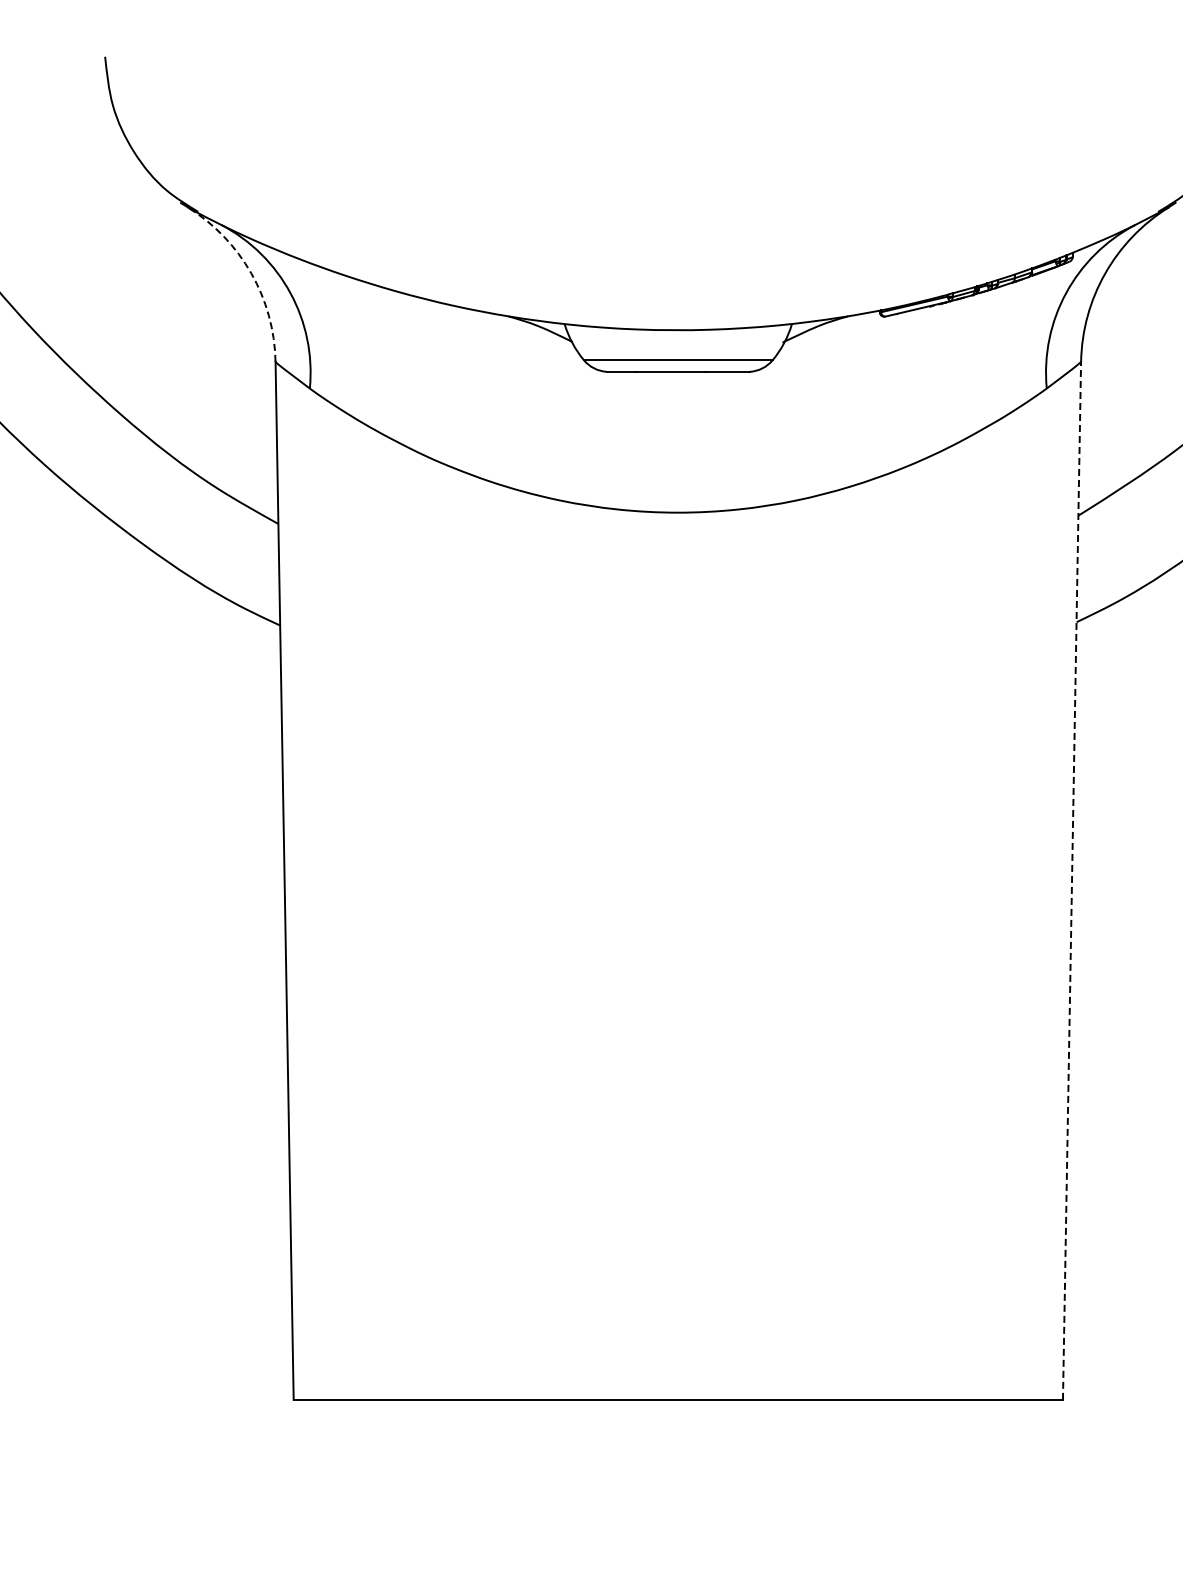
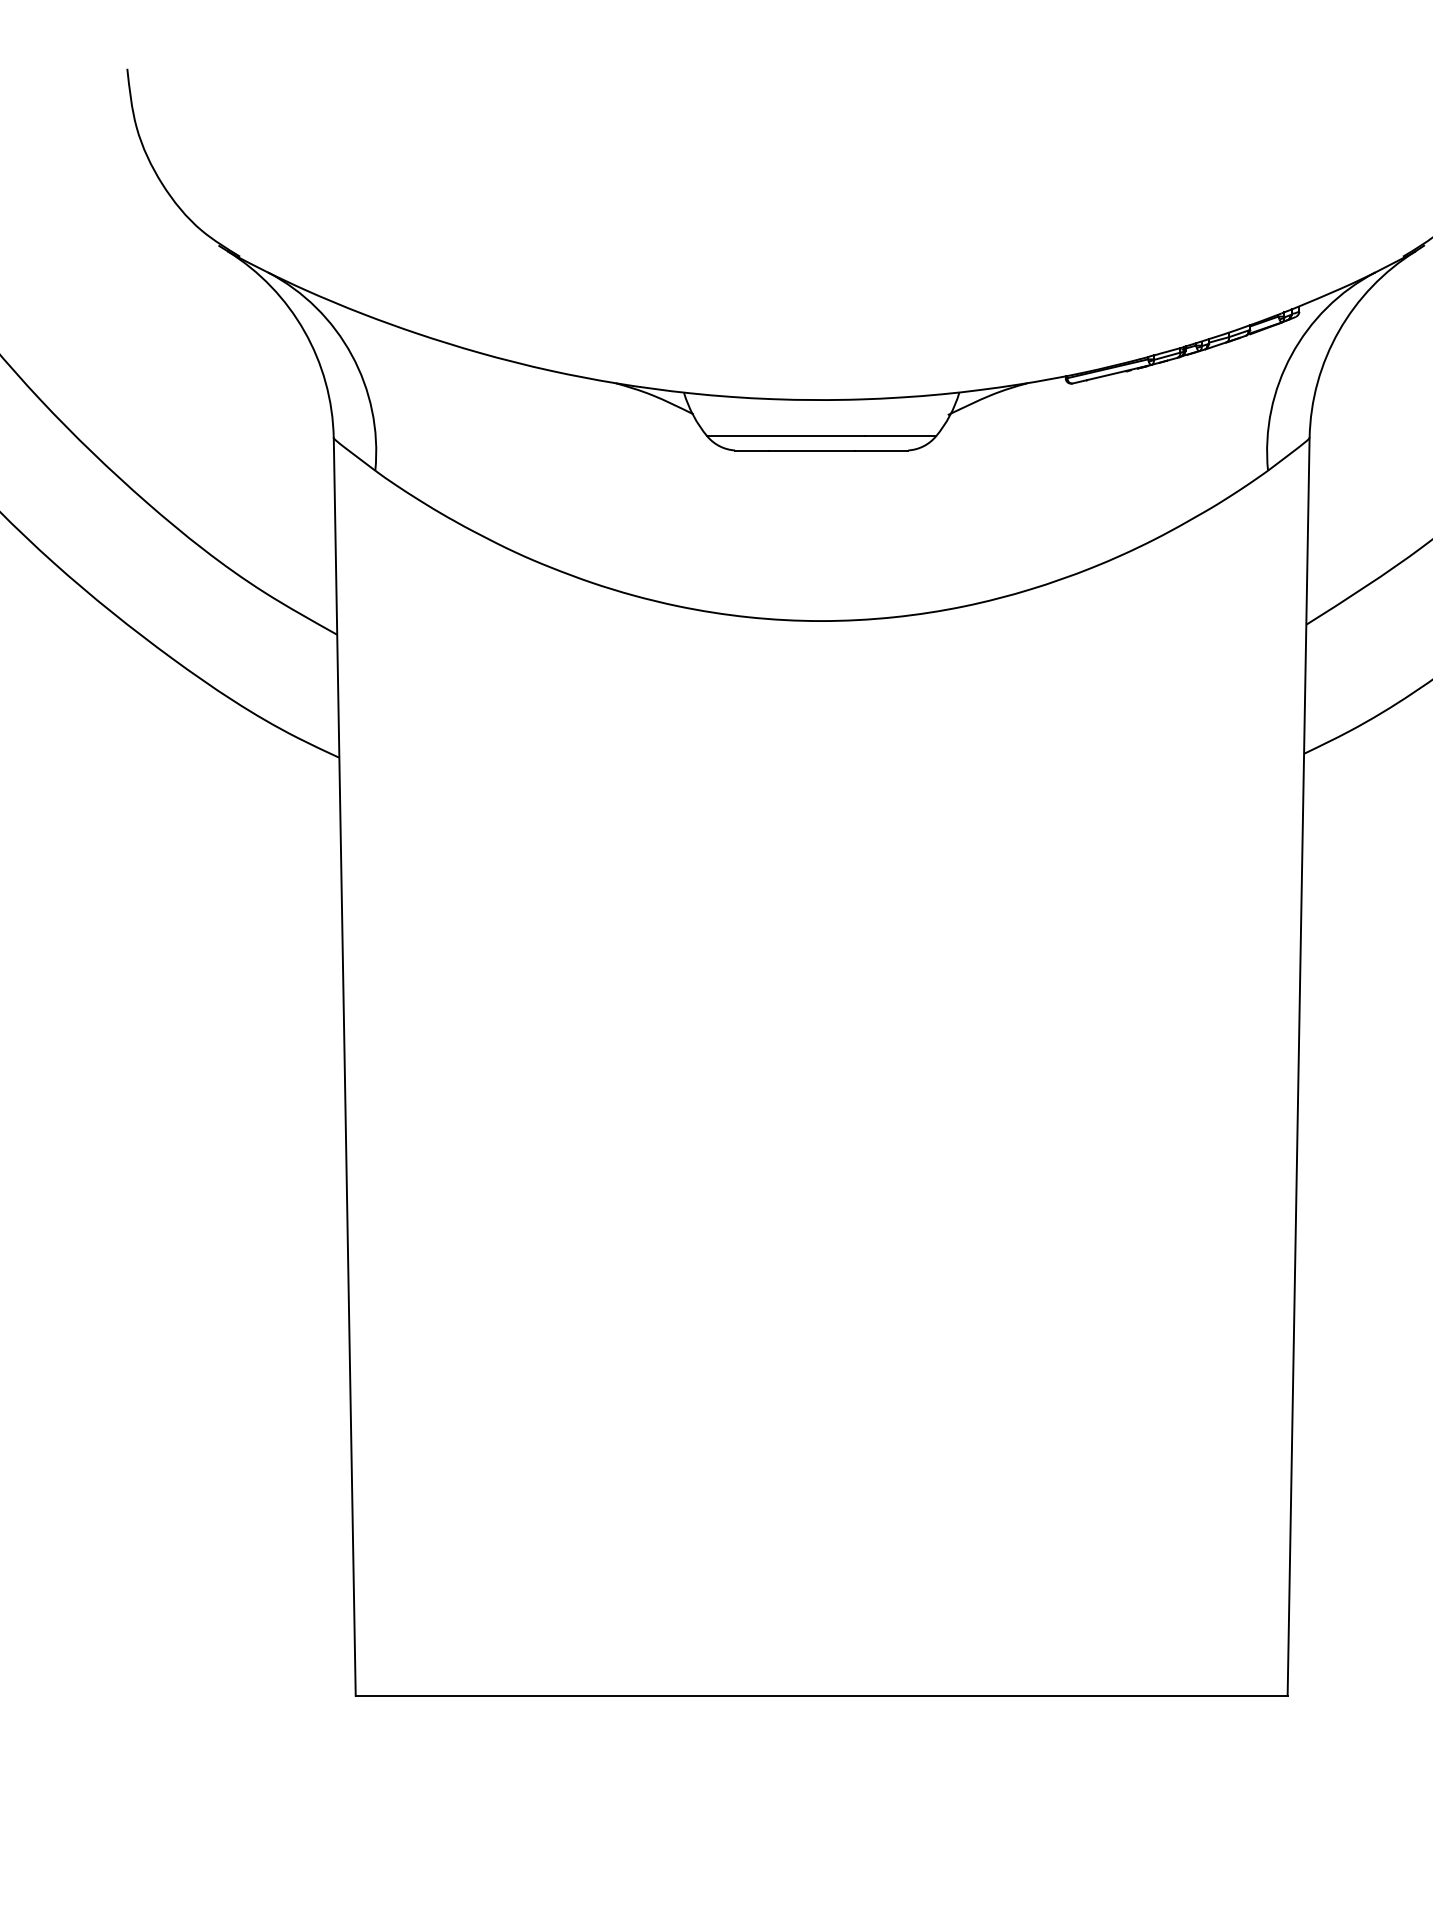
arc: (251, 273) -> (304, 331), dashed -> solid
line: (1072, 880) -> (1299, 1066), dashed -> solid

